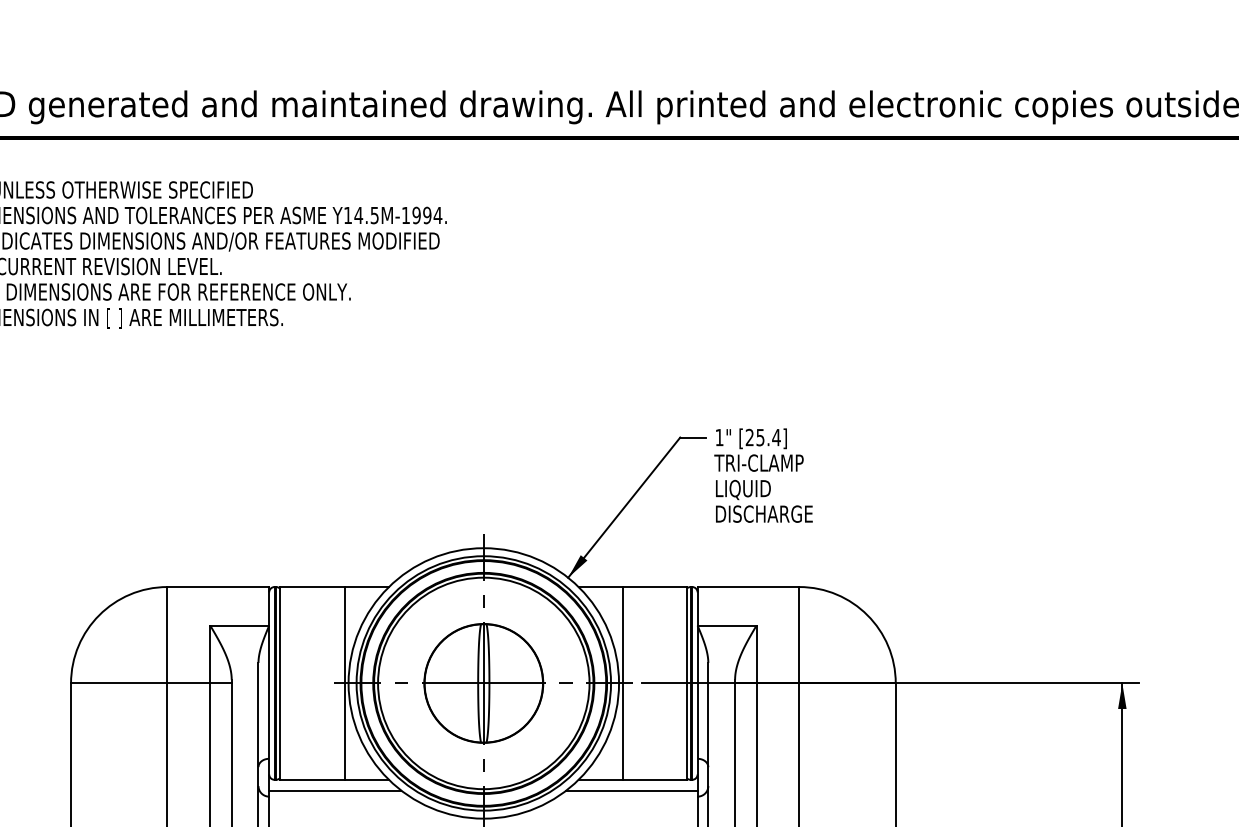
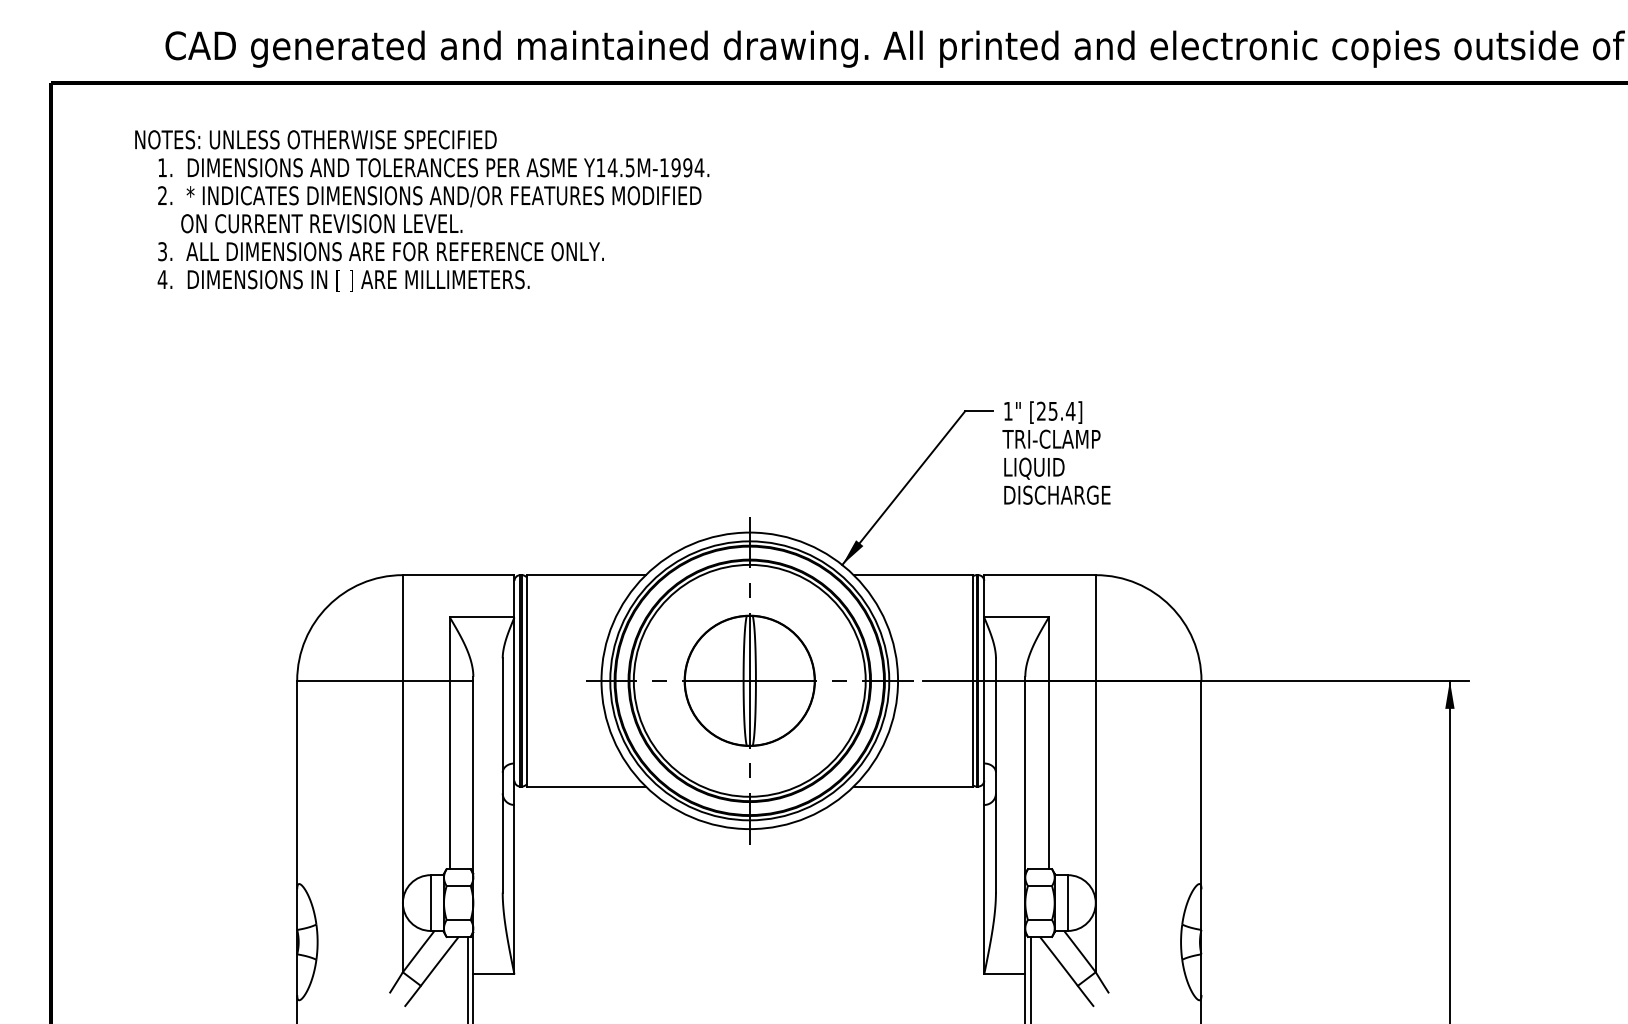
line: (344, 683) -> (597, 680), removed
line: (623, 683) -> (902, 680), removed
line: (334, 790) -> (586, 798), removed
line: (632, 790) -> (912, 798), removed

